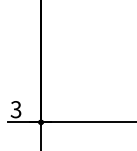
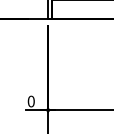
text: (14, 109) -> (30, 101), 3 -> 0

